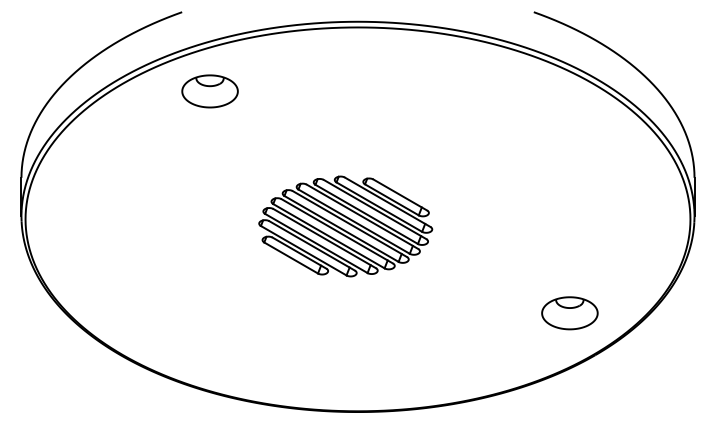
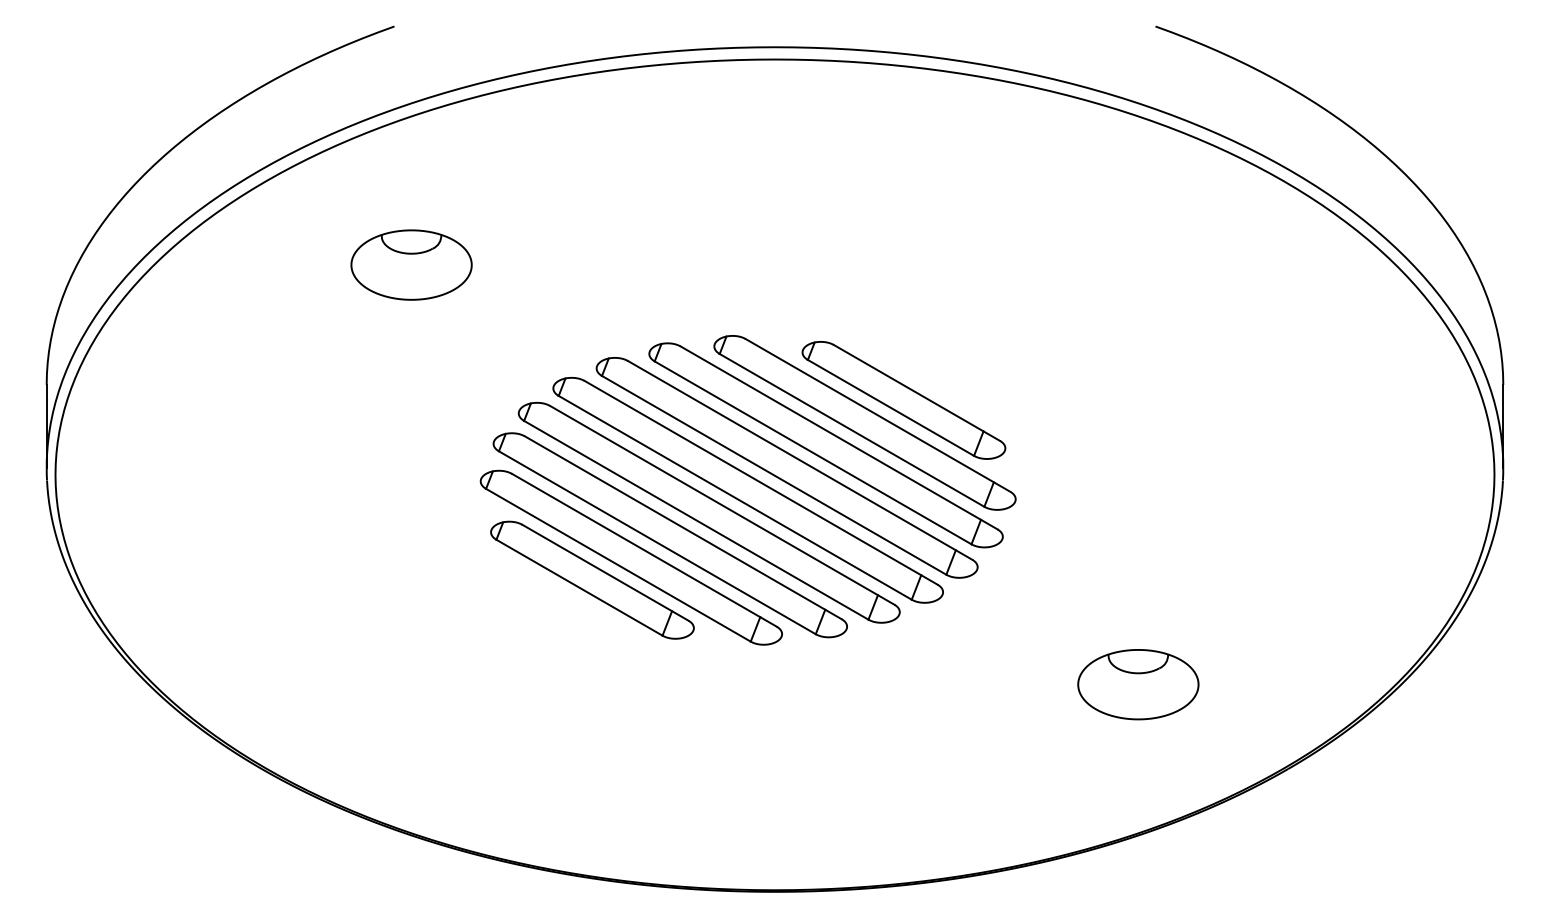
part: (209, 91) -> (410, 265), moved
part: (345, 226) -> (747, 490), size x1.43
part: (569, 313) -> (1137, 685), moved

